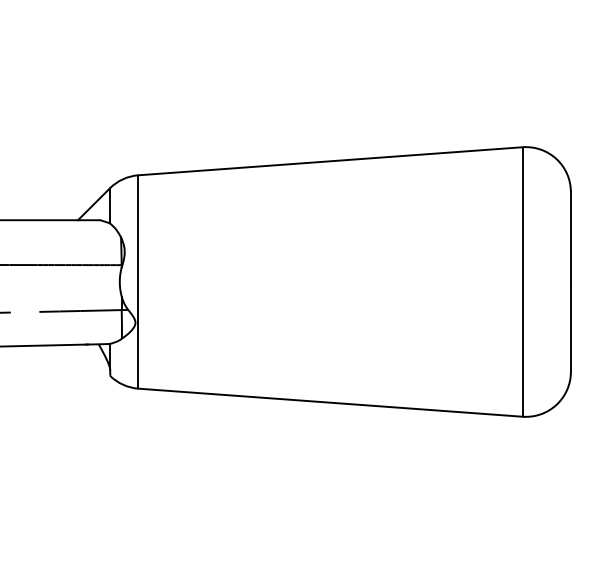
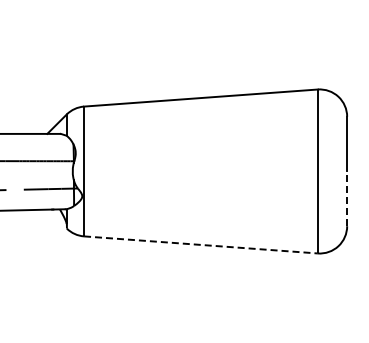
line: (571, 326) -> (347, 198), solid -> dashed
line: (331, 402) -> (201, 244), solid -> dashed

